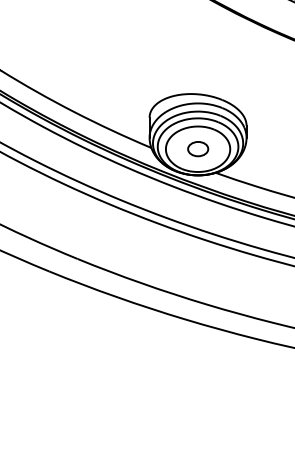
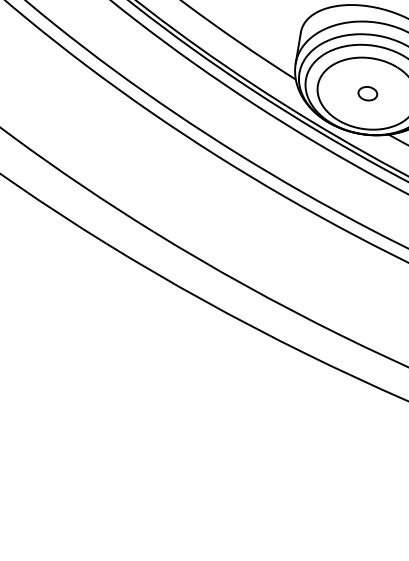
part: (198, 149) -> (368, 94), size x0.6

